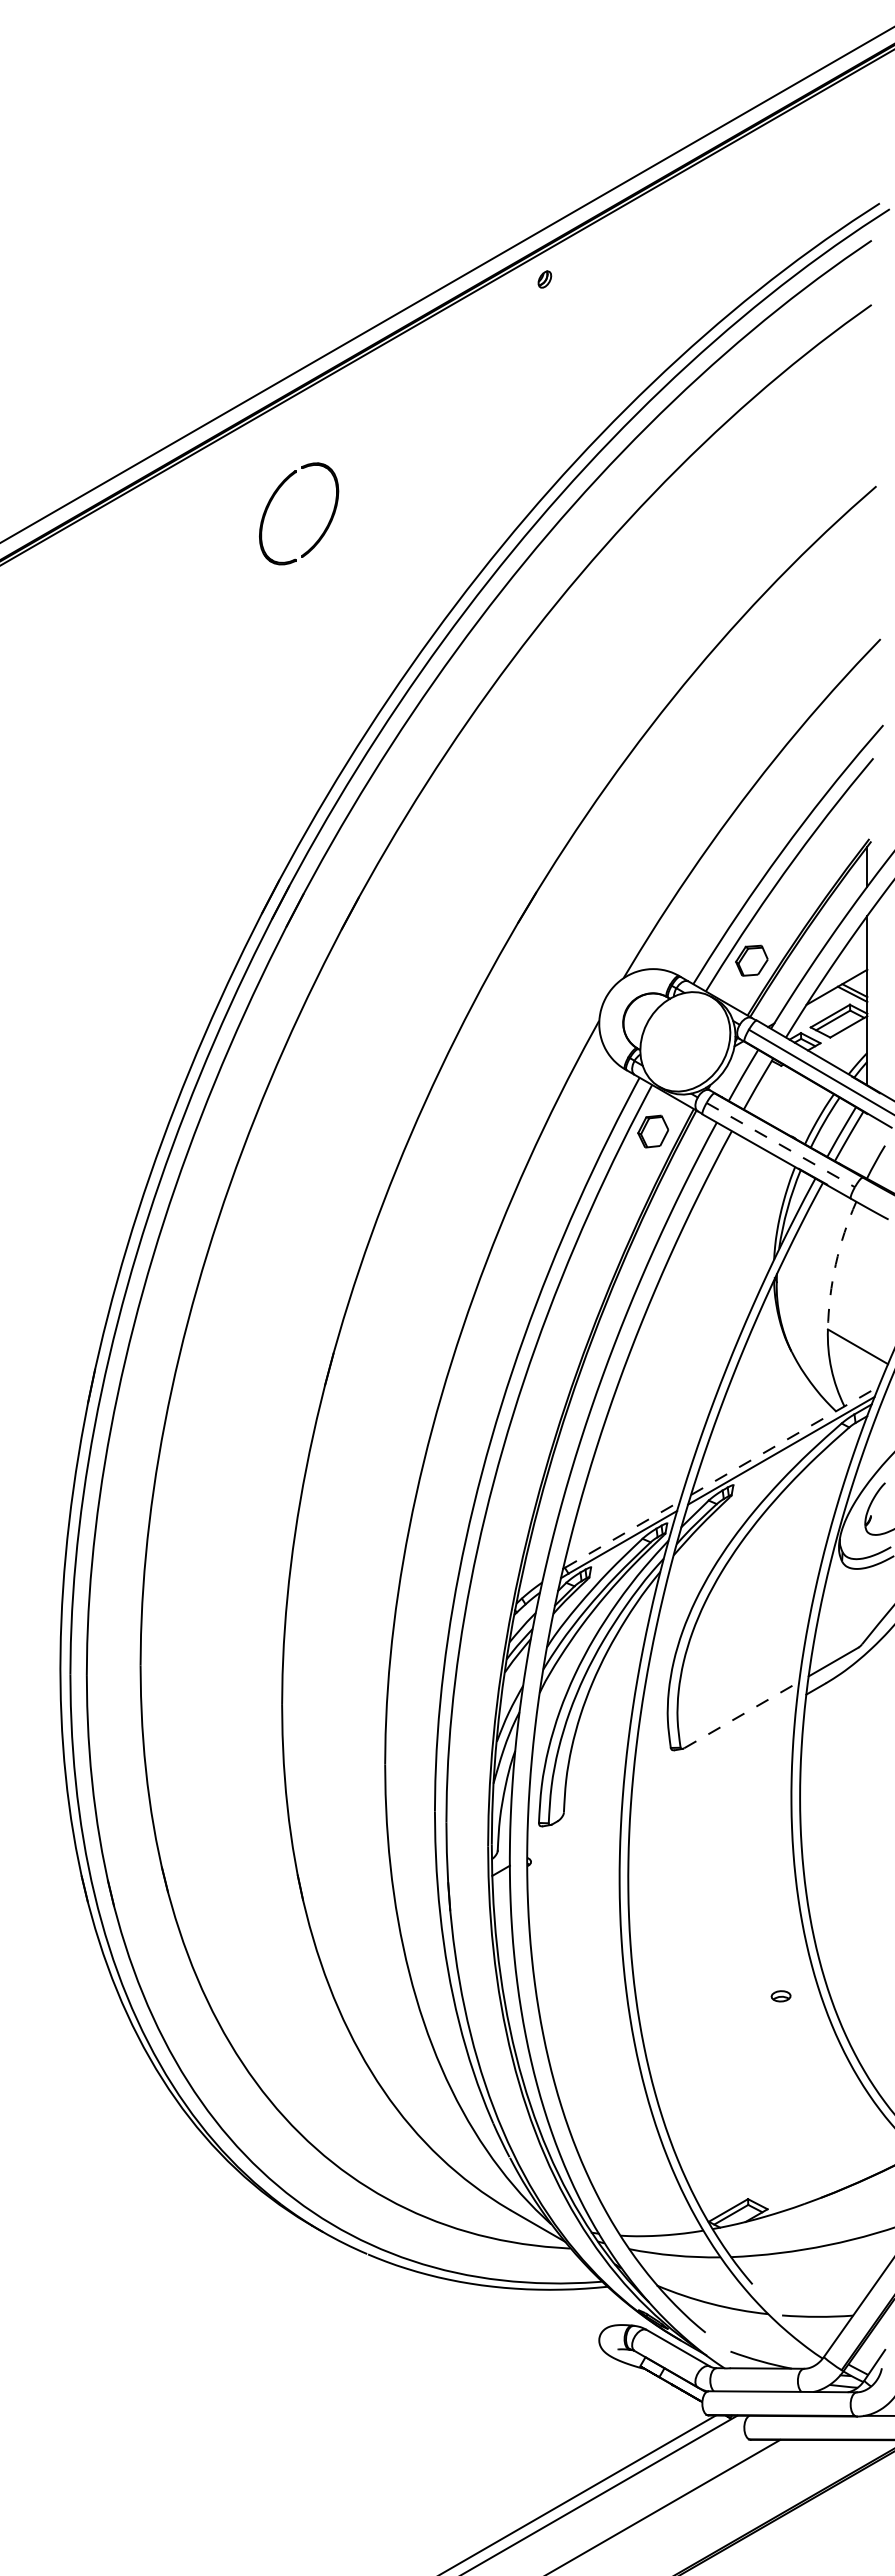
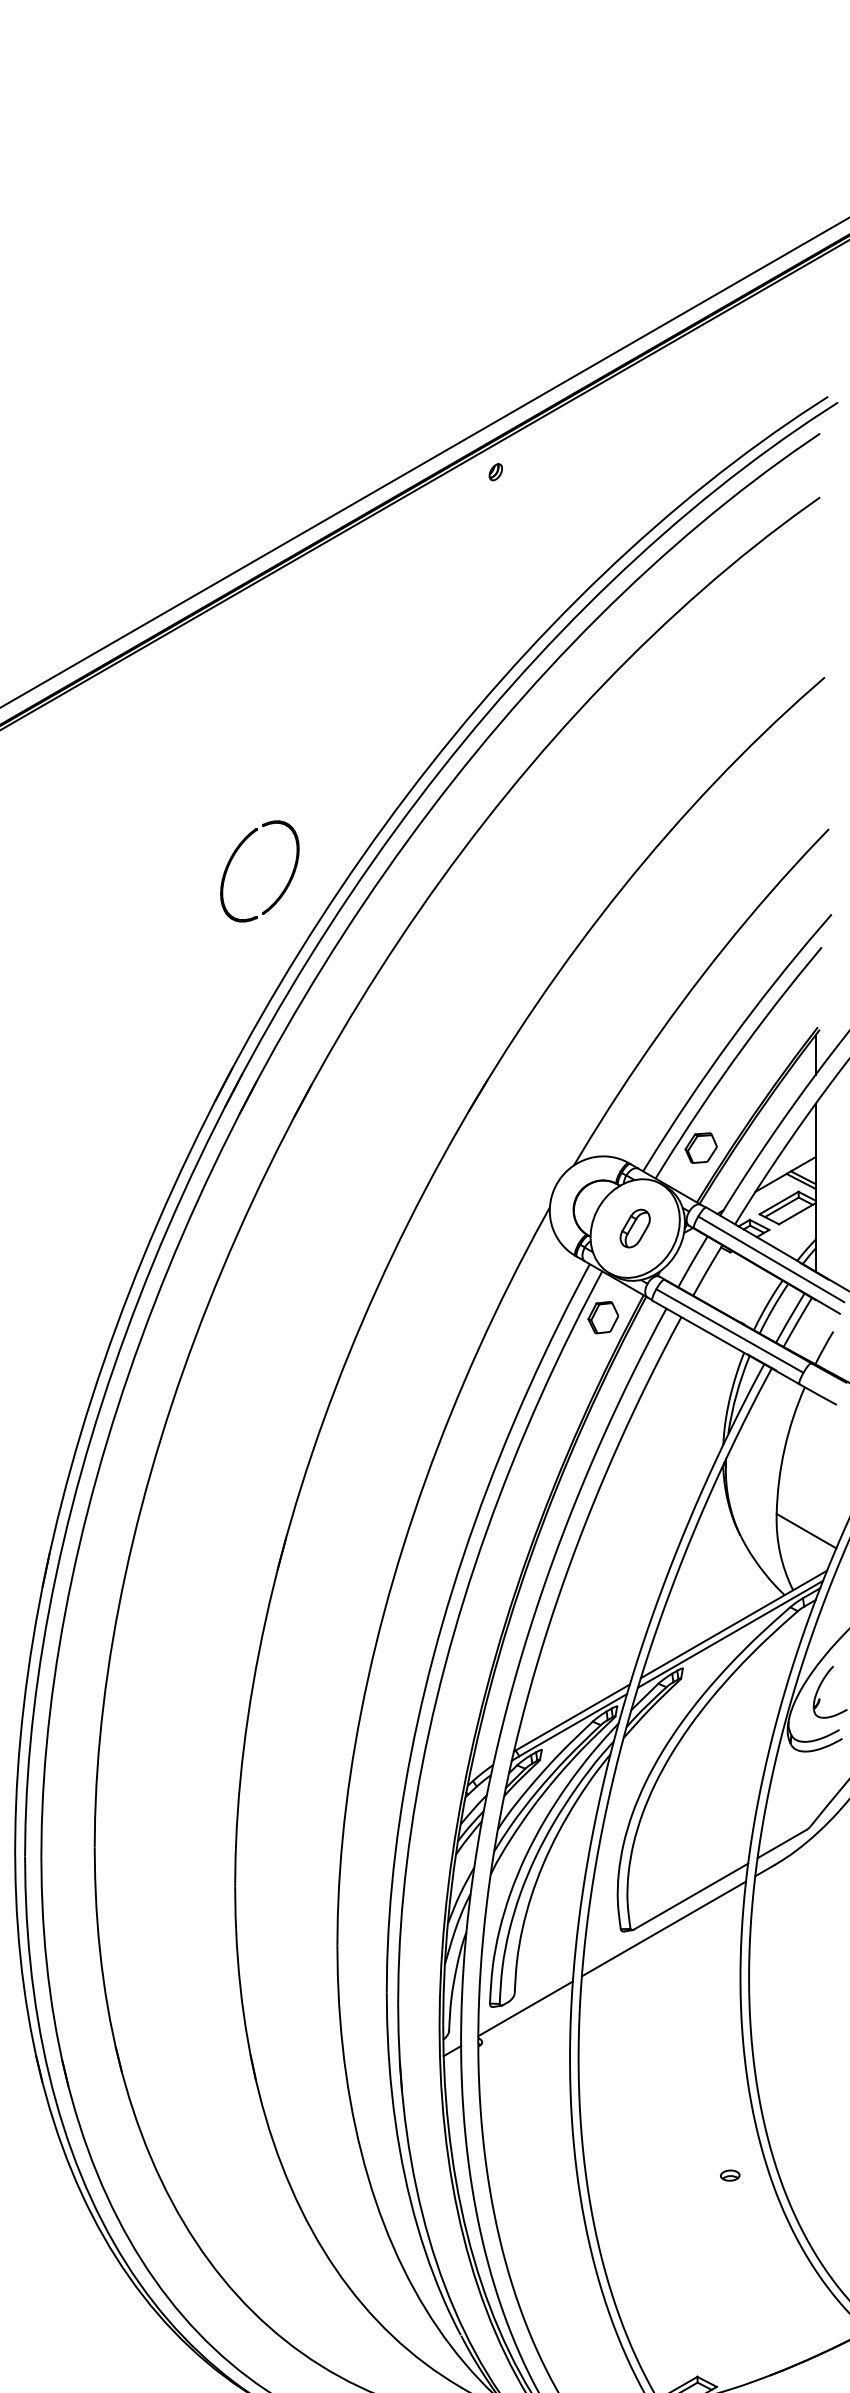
part: (325, 527) -> (286, 884), moved
part: (684, 1041) -> (634, 1228), added
line: (781, 1145) -> (730, 1331), dashed -> solid
arc: (835, 1264) -> (784, 1449), dashed -> solid
line: (785, 1440) -> (734, 1624), dashed -> solid
line: (622, 1534) -> (572, 1717), dashed -> solid
line: (742, 1714) -> (691, 1895), dashed -> solid
line: (714, 1747) -> (664, 1928), added
line: (574, 1827) -> (525, 2008), added

